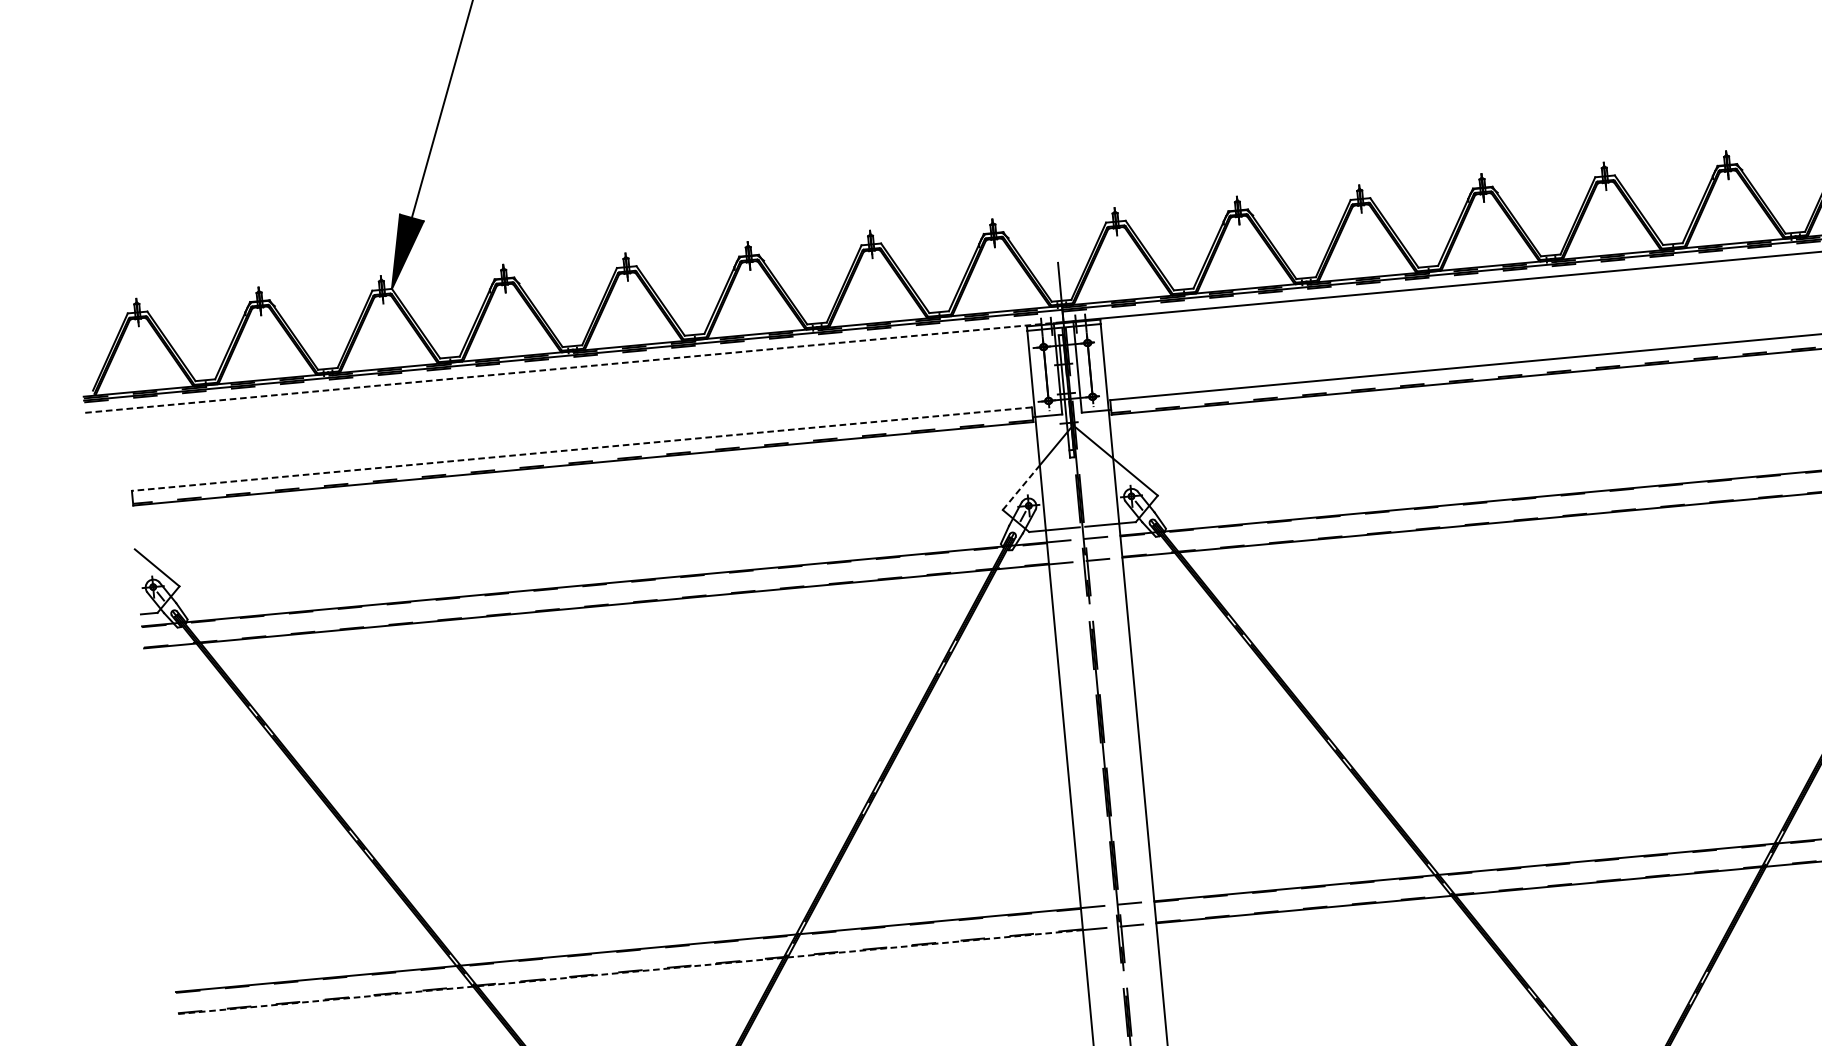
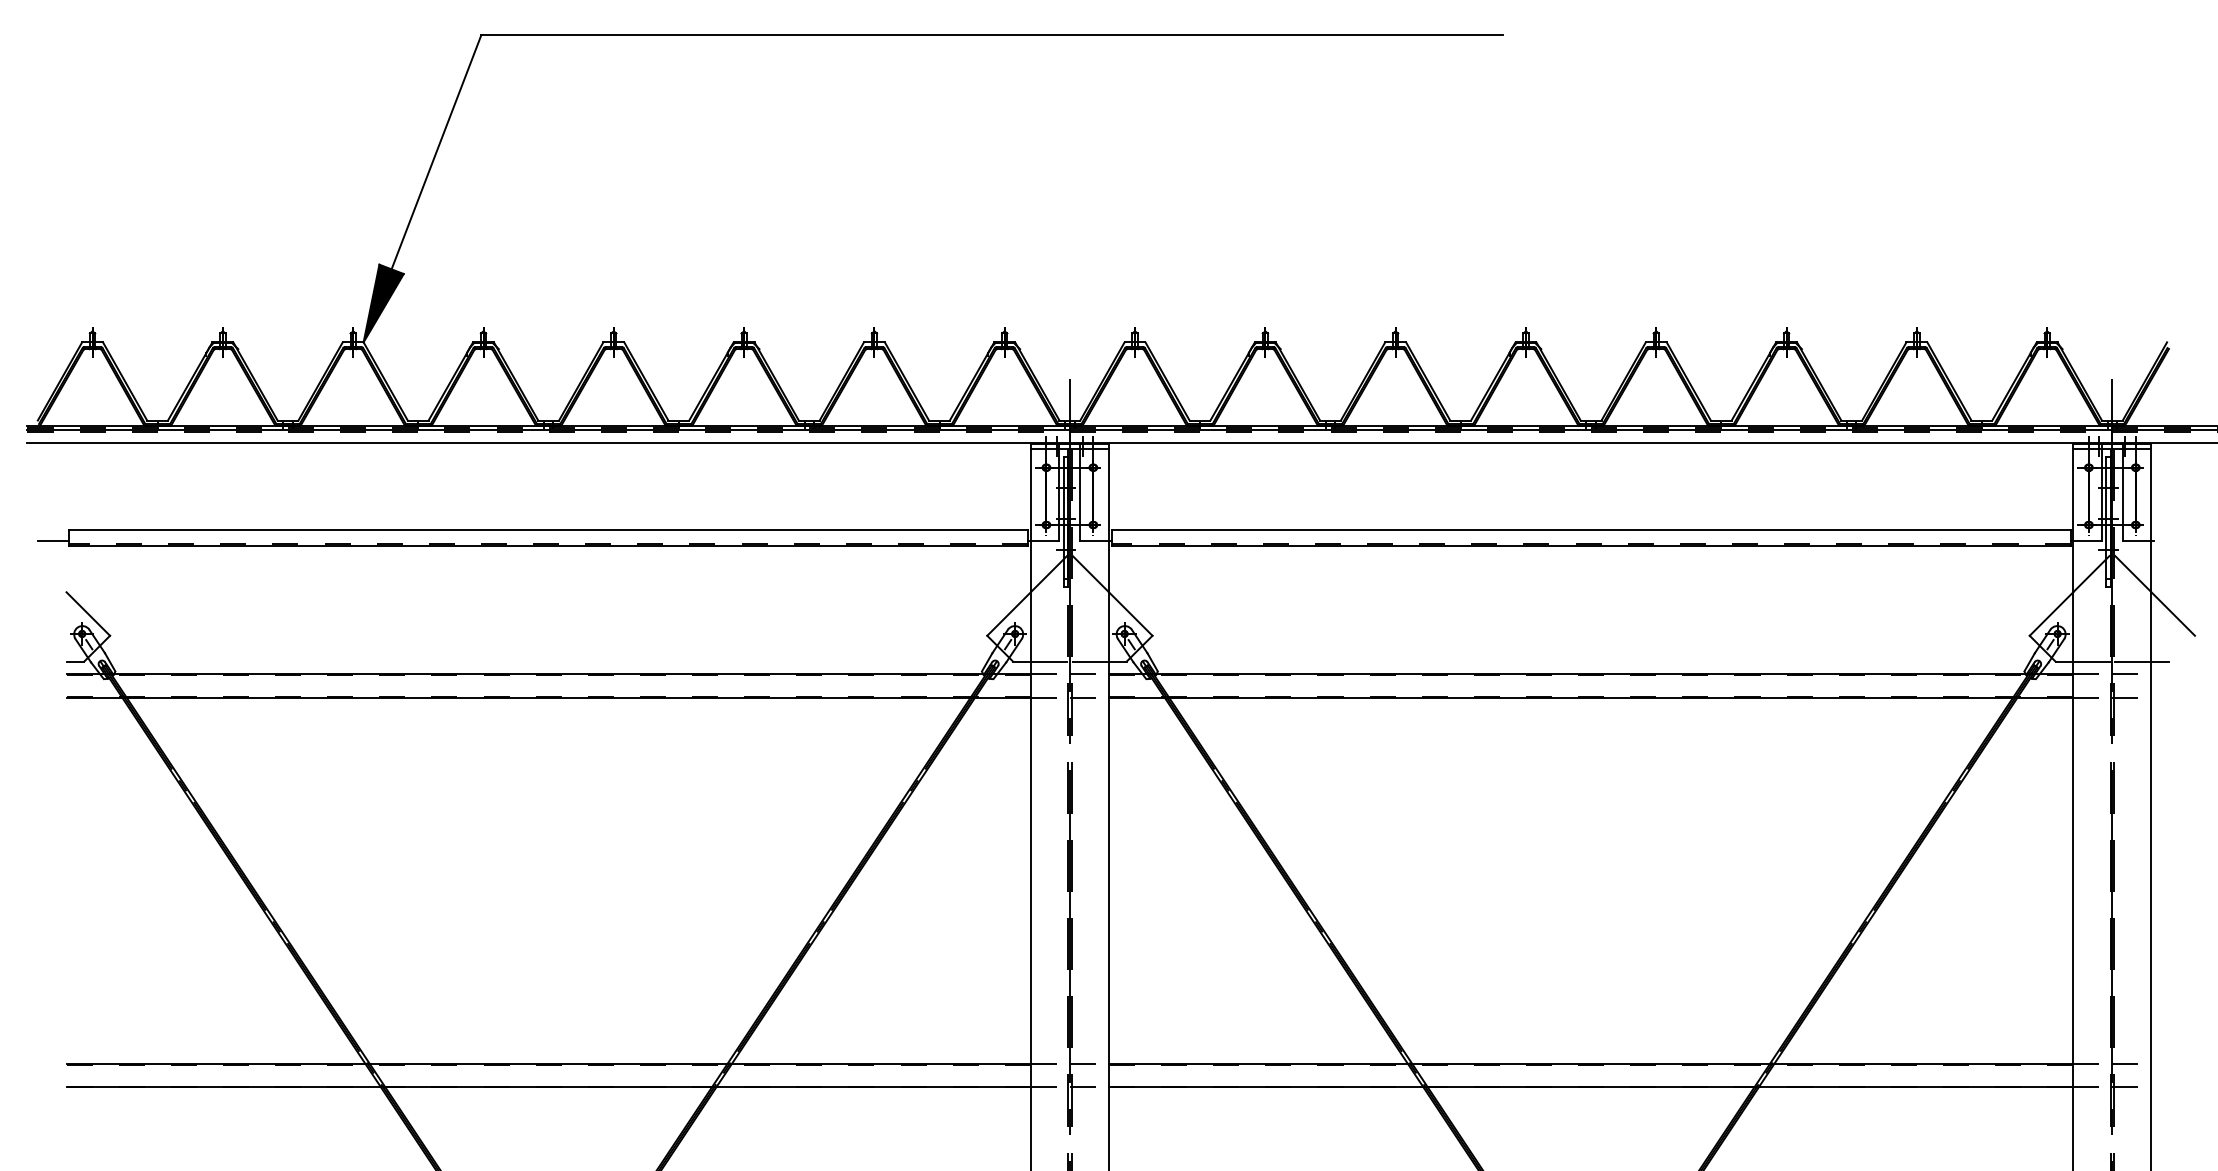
line: (575, 367) -> (549, 443), dashed -> solid
line: (581, 449) -> (548, 530), dashed -> solid
line: (1021, 488) -> (1009, 614), dashed -> solid
line: (118, 501) -> (53, 540), added
line: (630, 972) -> (548, 1087), dashed -> solid

